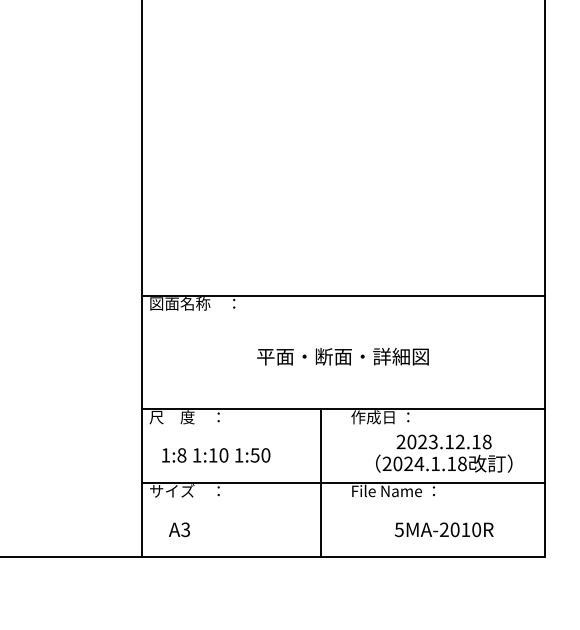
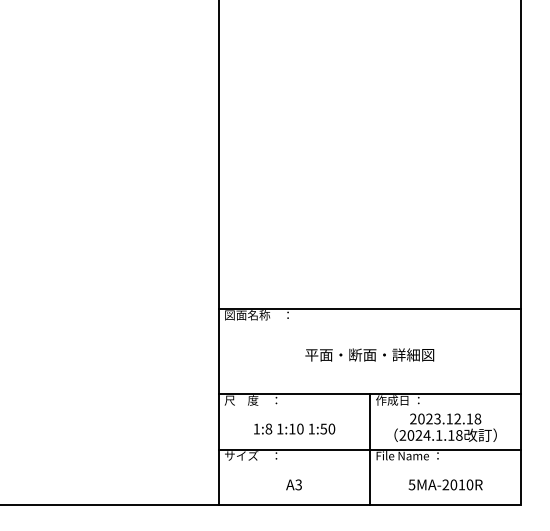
text: (216, 454) -> (294, 428), moved
line: (320, 482) -> (369, 449), moved
text: (178, 529) -> (293, 484), moved

